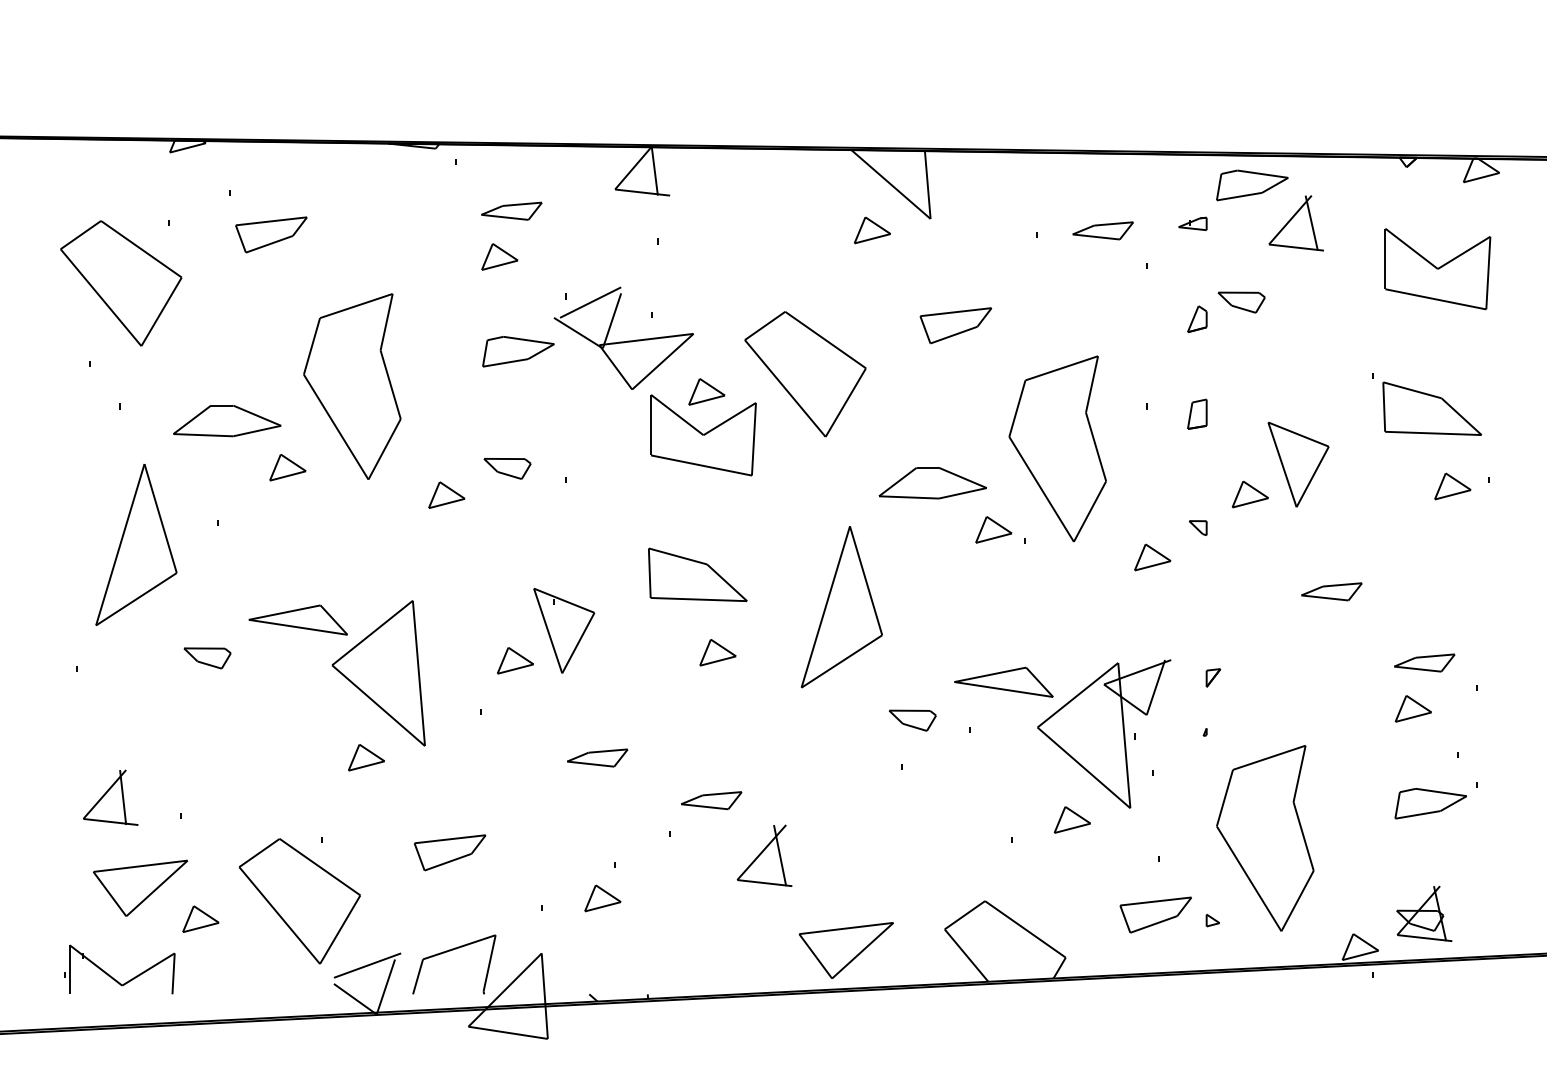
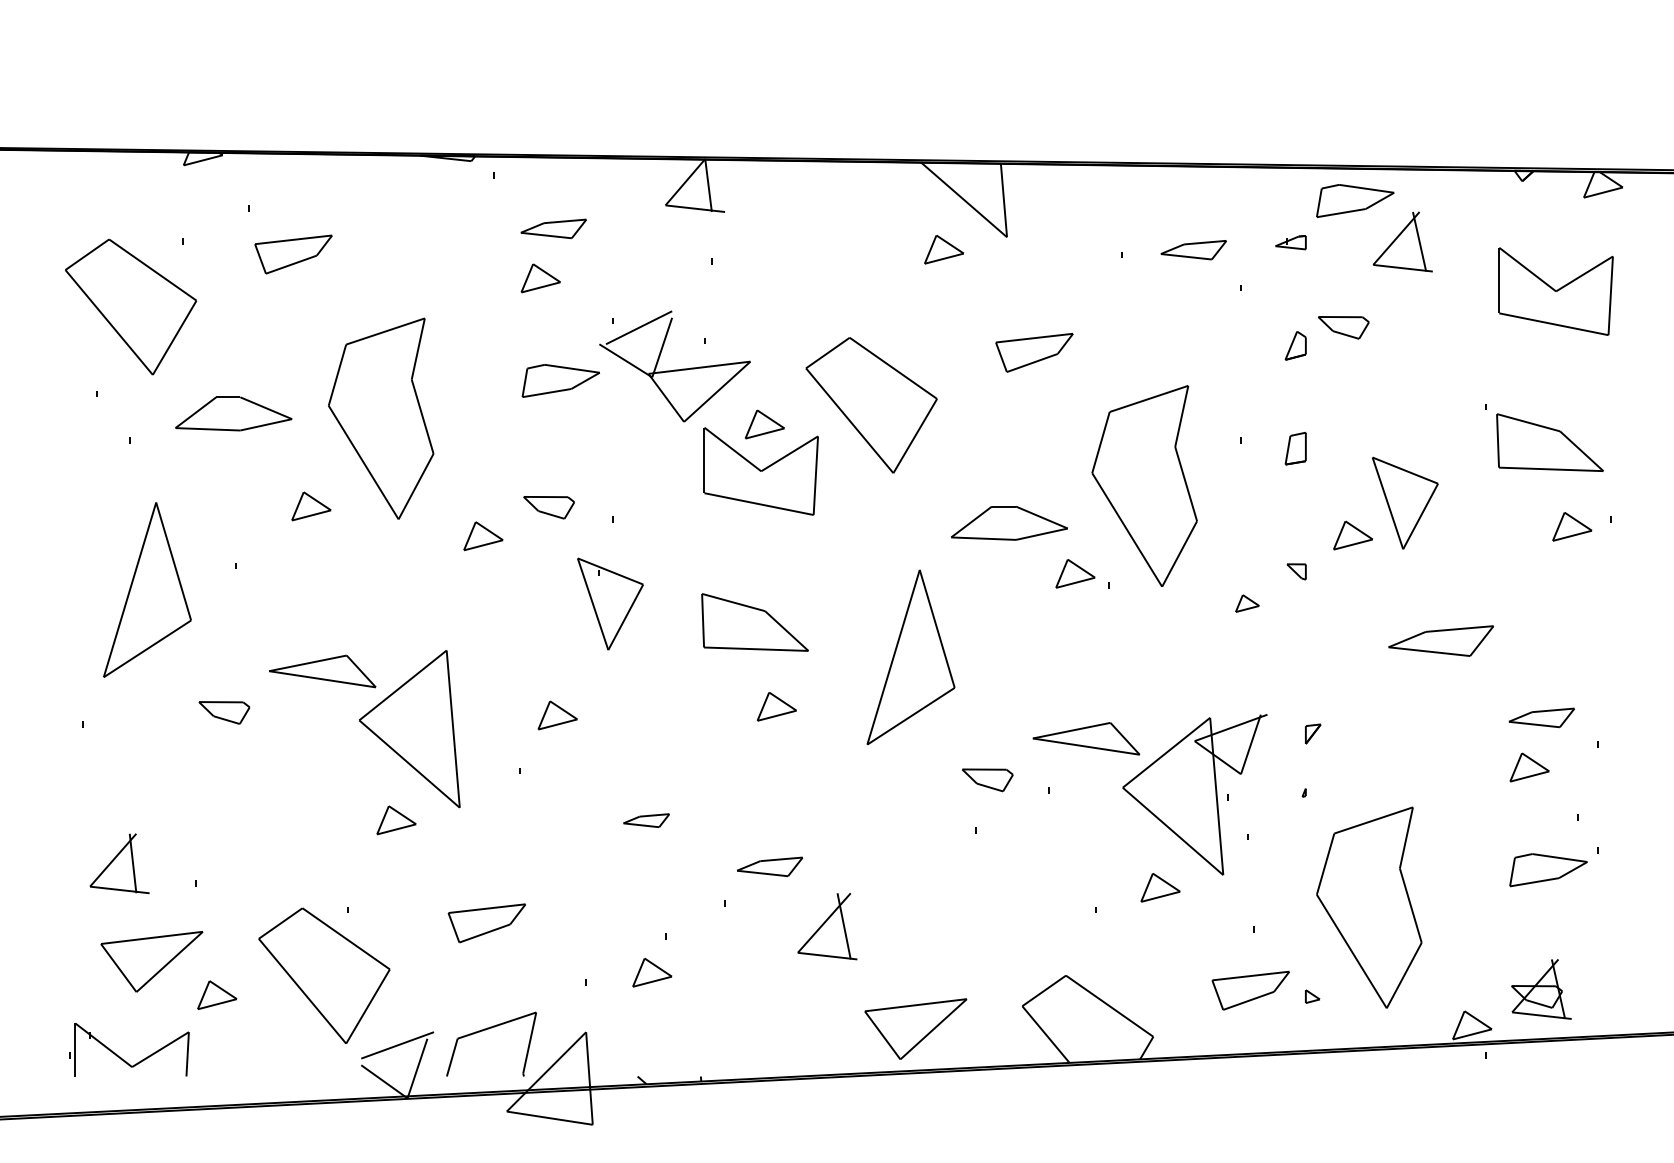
part: (227, 420) -> (233, 413), moved
part: (1152, 557) -> (1247, 603), size x0.6
part: (1331, 591) -> (1441, 640), size x1.6
part: (564, 630) -> (610, 603), moved
part: (597, 757) -> (646, 820), size x0.7

